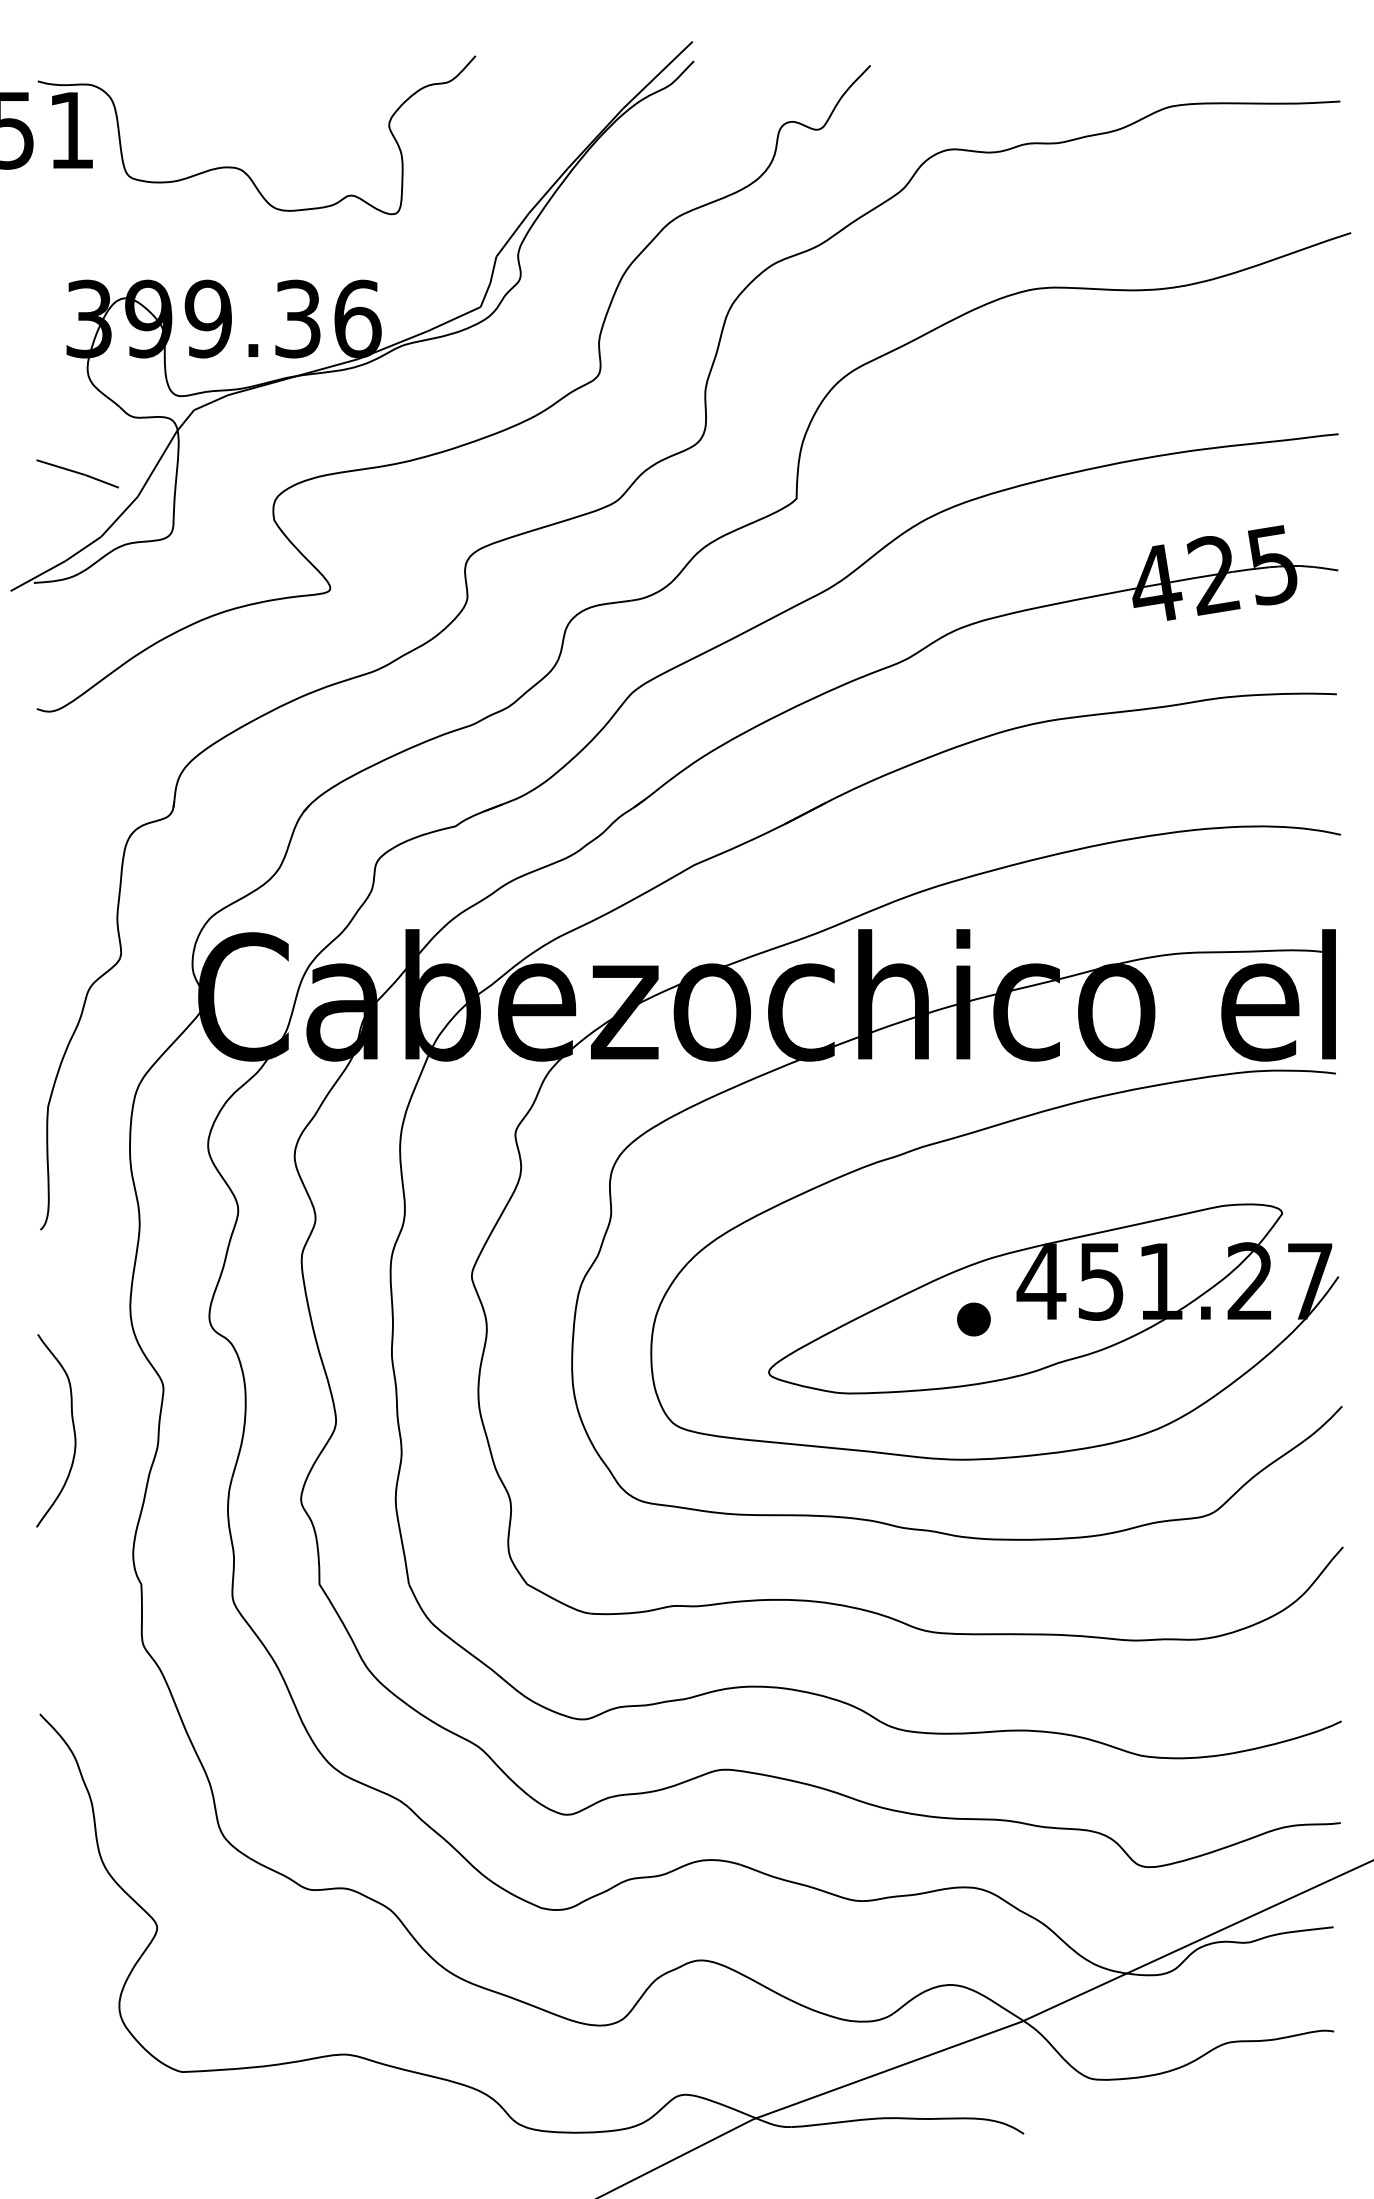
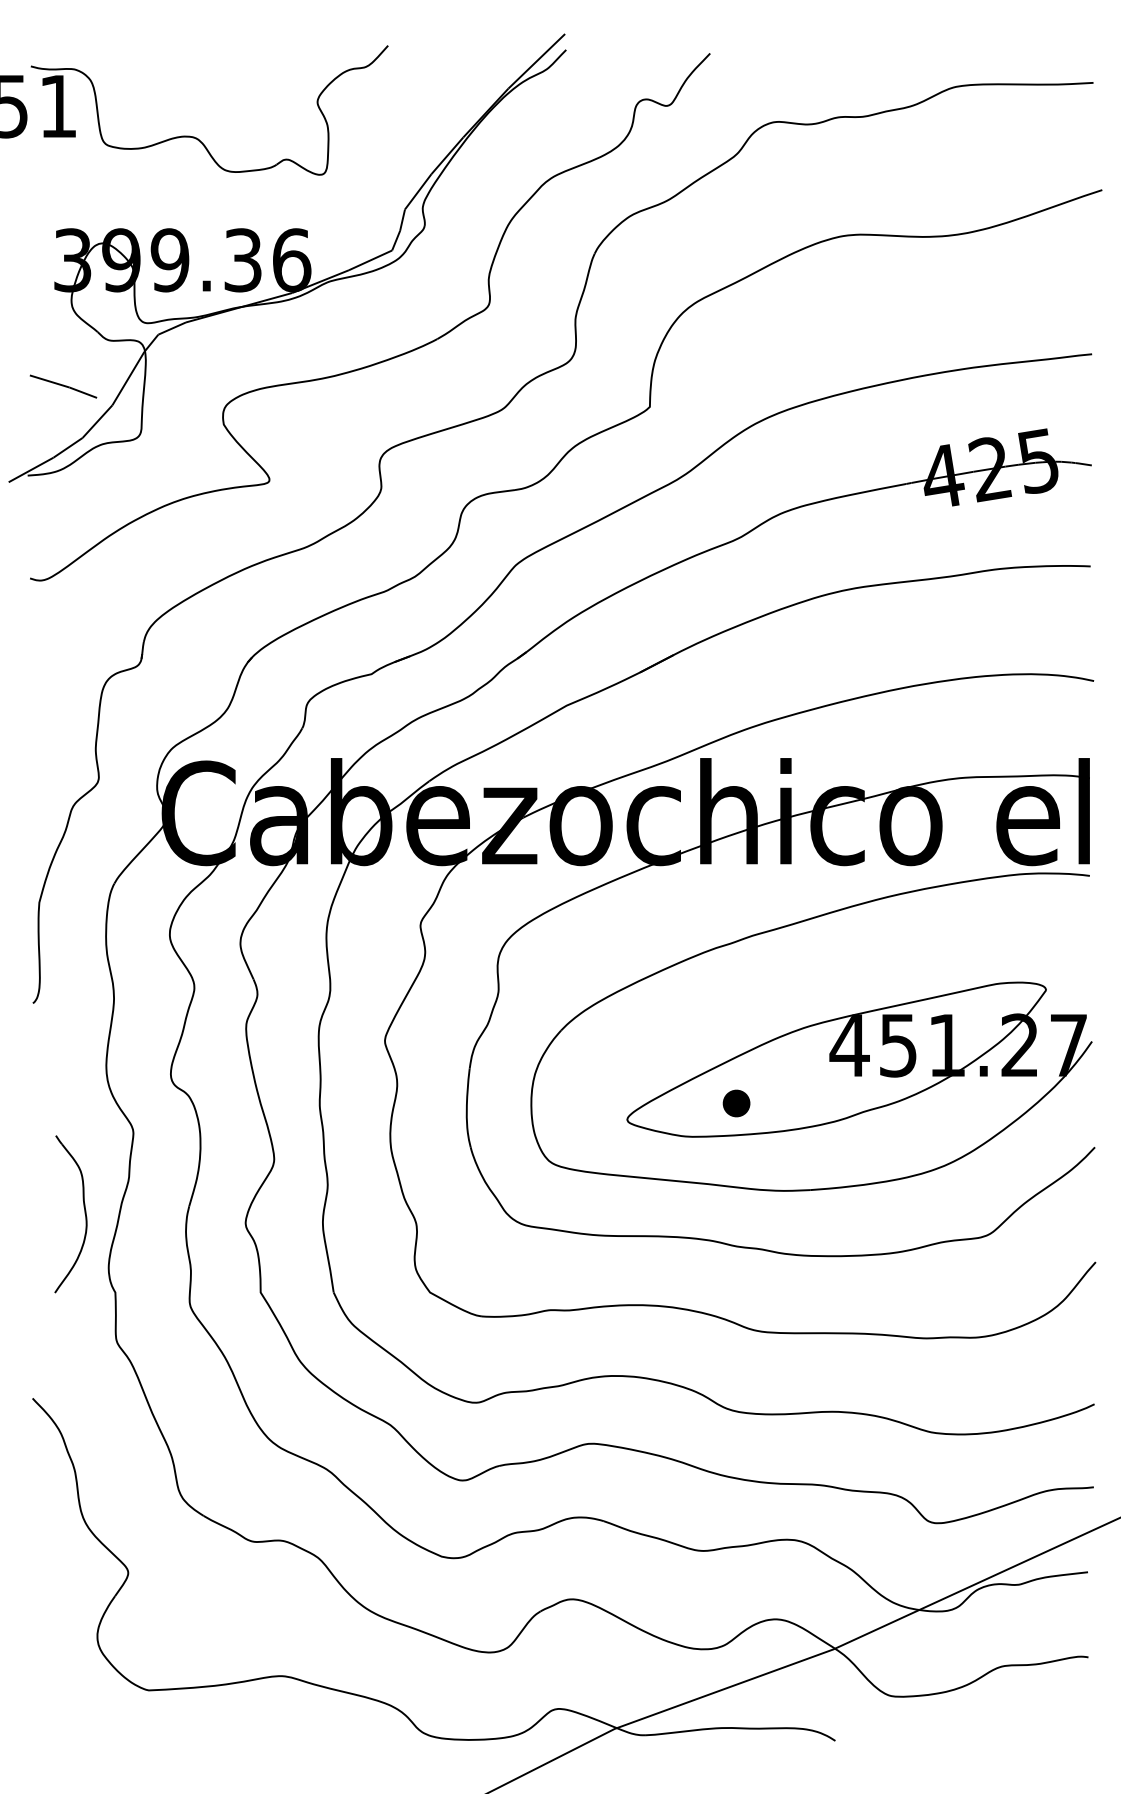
part: (973, 1319) -> (736, 1103), moved
part: (72, 1429) -> (84, 1213), moved

